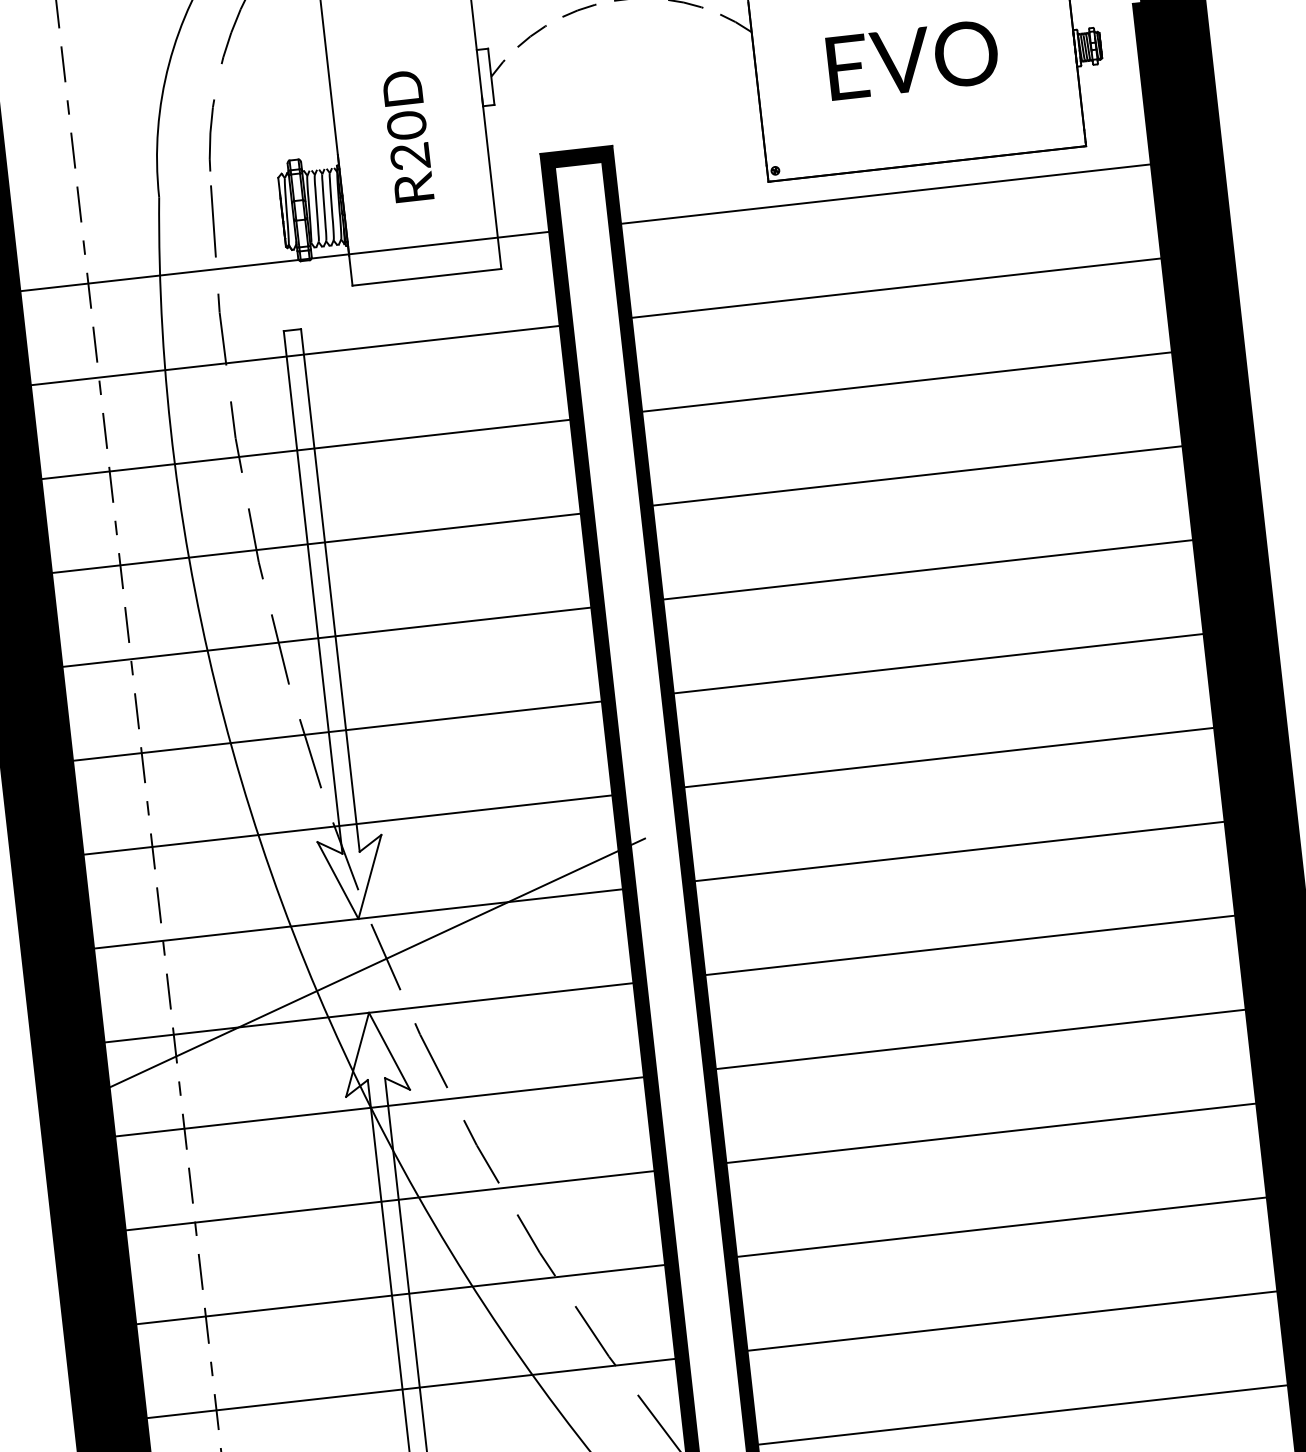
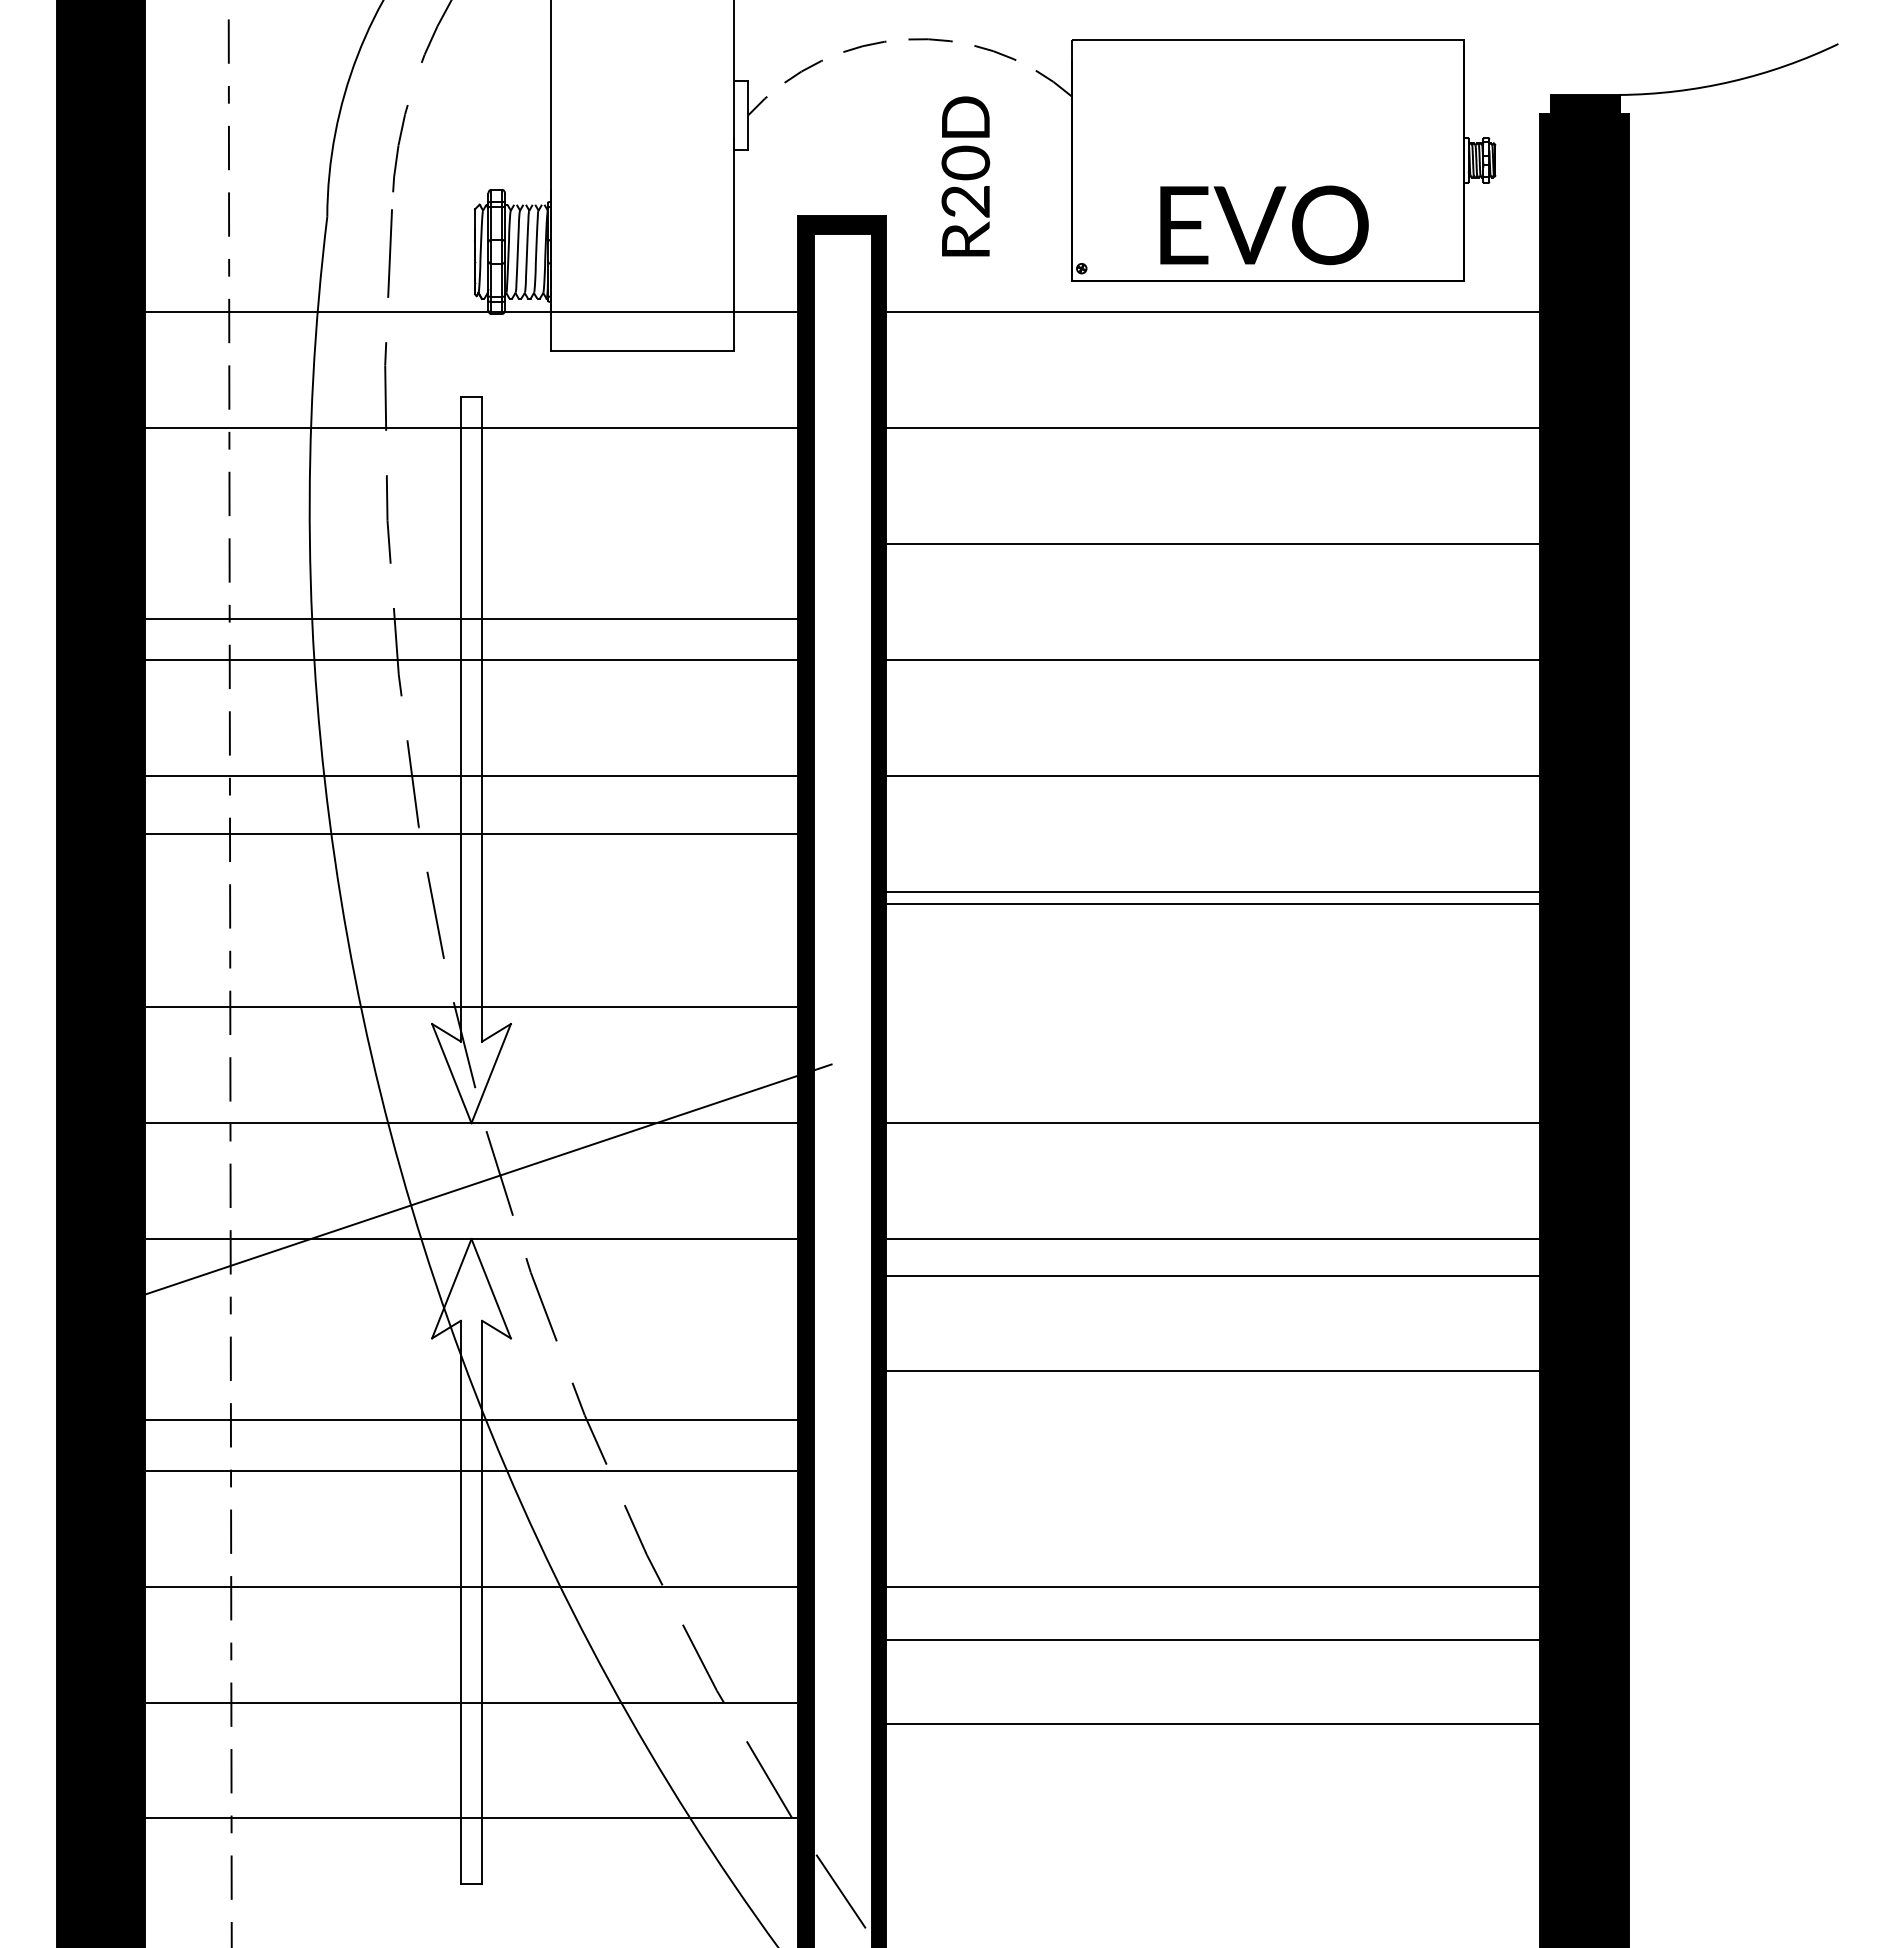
text: (912, 60) -> (1264, 225), moved
text: (407, 136) -> (965, 176), moved
line: (305, 449) -> (471, 618), moved
line: (337, 731) -> (471, 833), moved
line: (949, 757) -> (1213, 904), moved
line: (981, 1039) -> (1213, 1276), moved
line: (379, 1107) -> (471, 1420), moved
line: (991, 1132) -> (1213, 1370), moved
line: (1012, 1321) -> (1213, 1639), moved
line: (1023, 1415) -> (1213, 1724), moved

